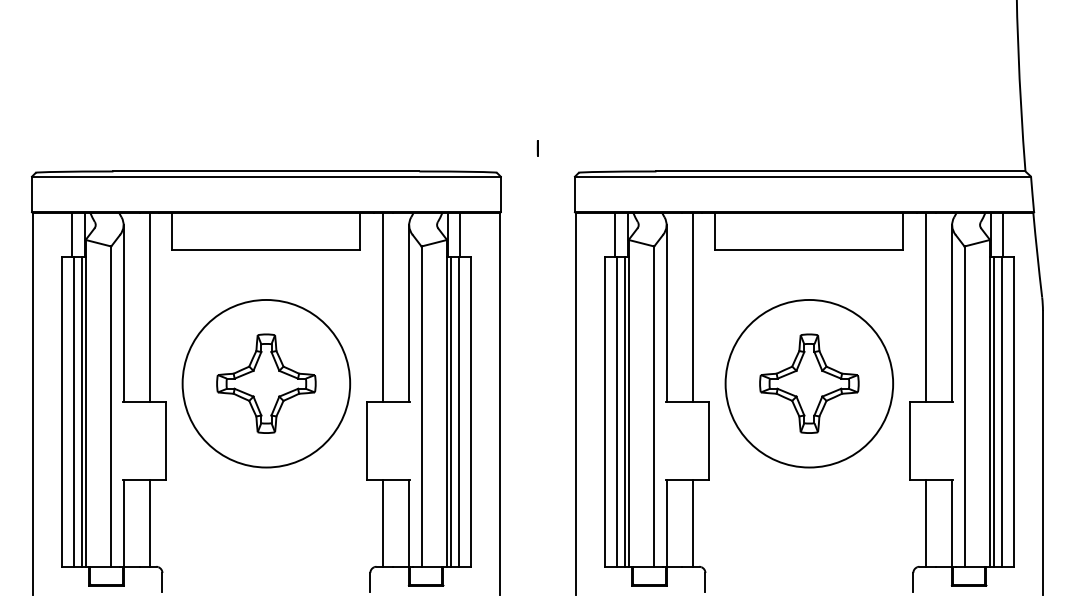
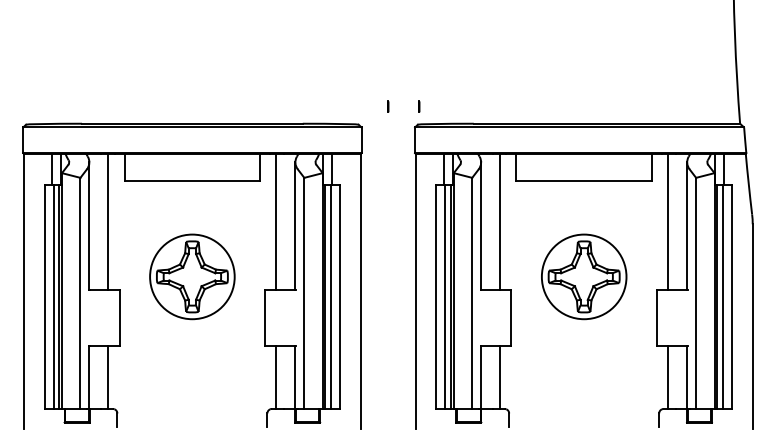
line: (581, 147) -> (419, 106), added
circle: (265, 383) -> (191, 276), size x0.7
circle: (808, 383) -> (583, 276), size x0.7

